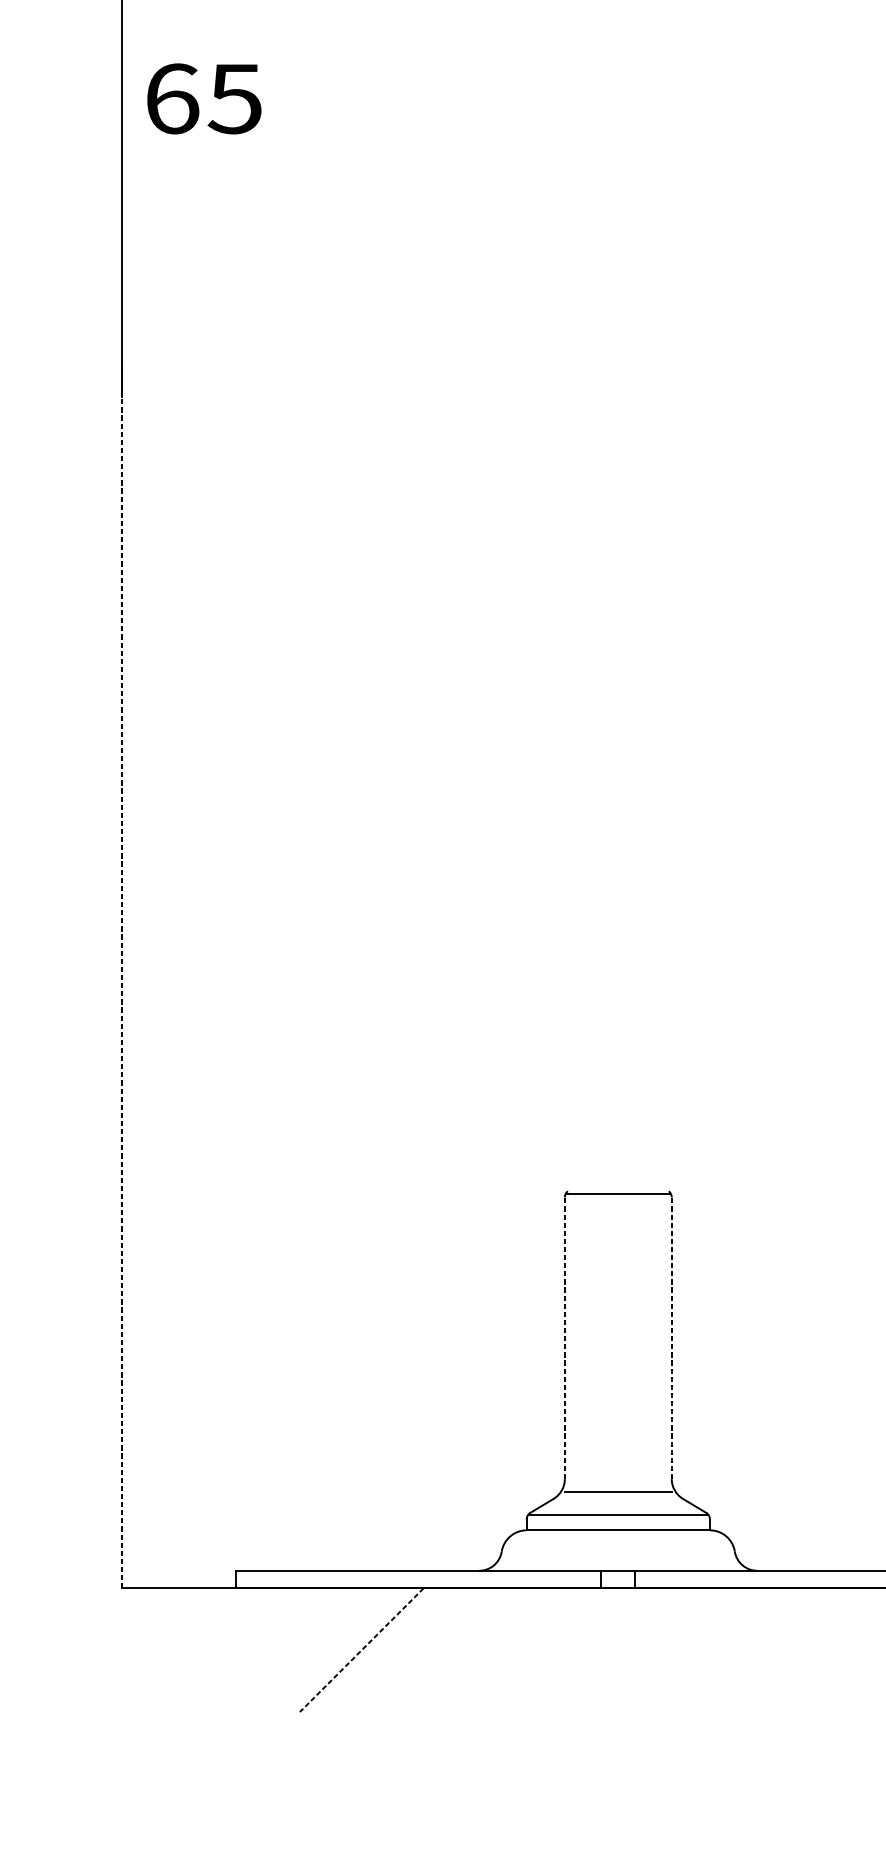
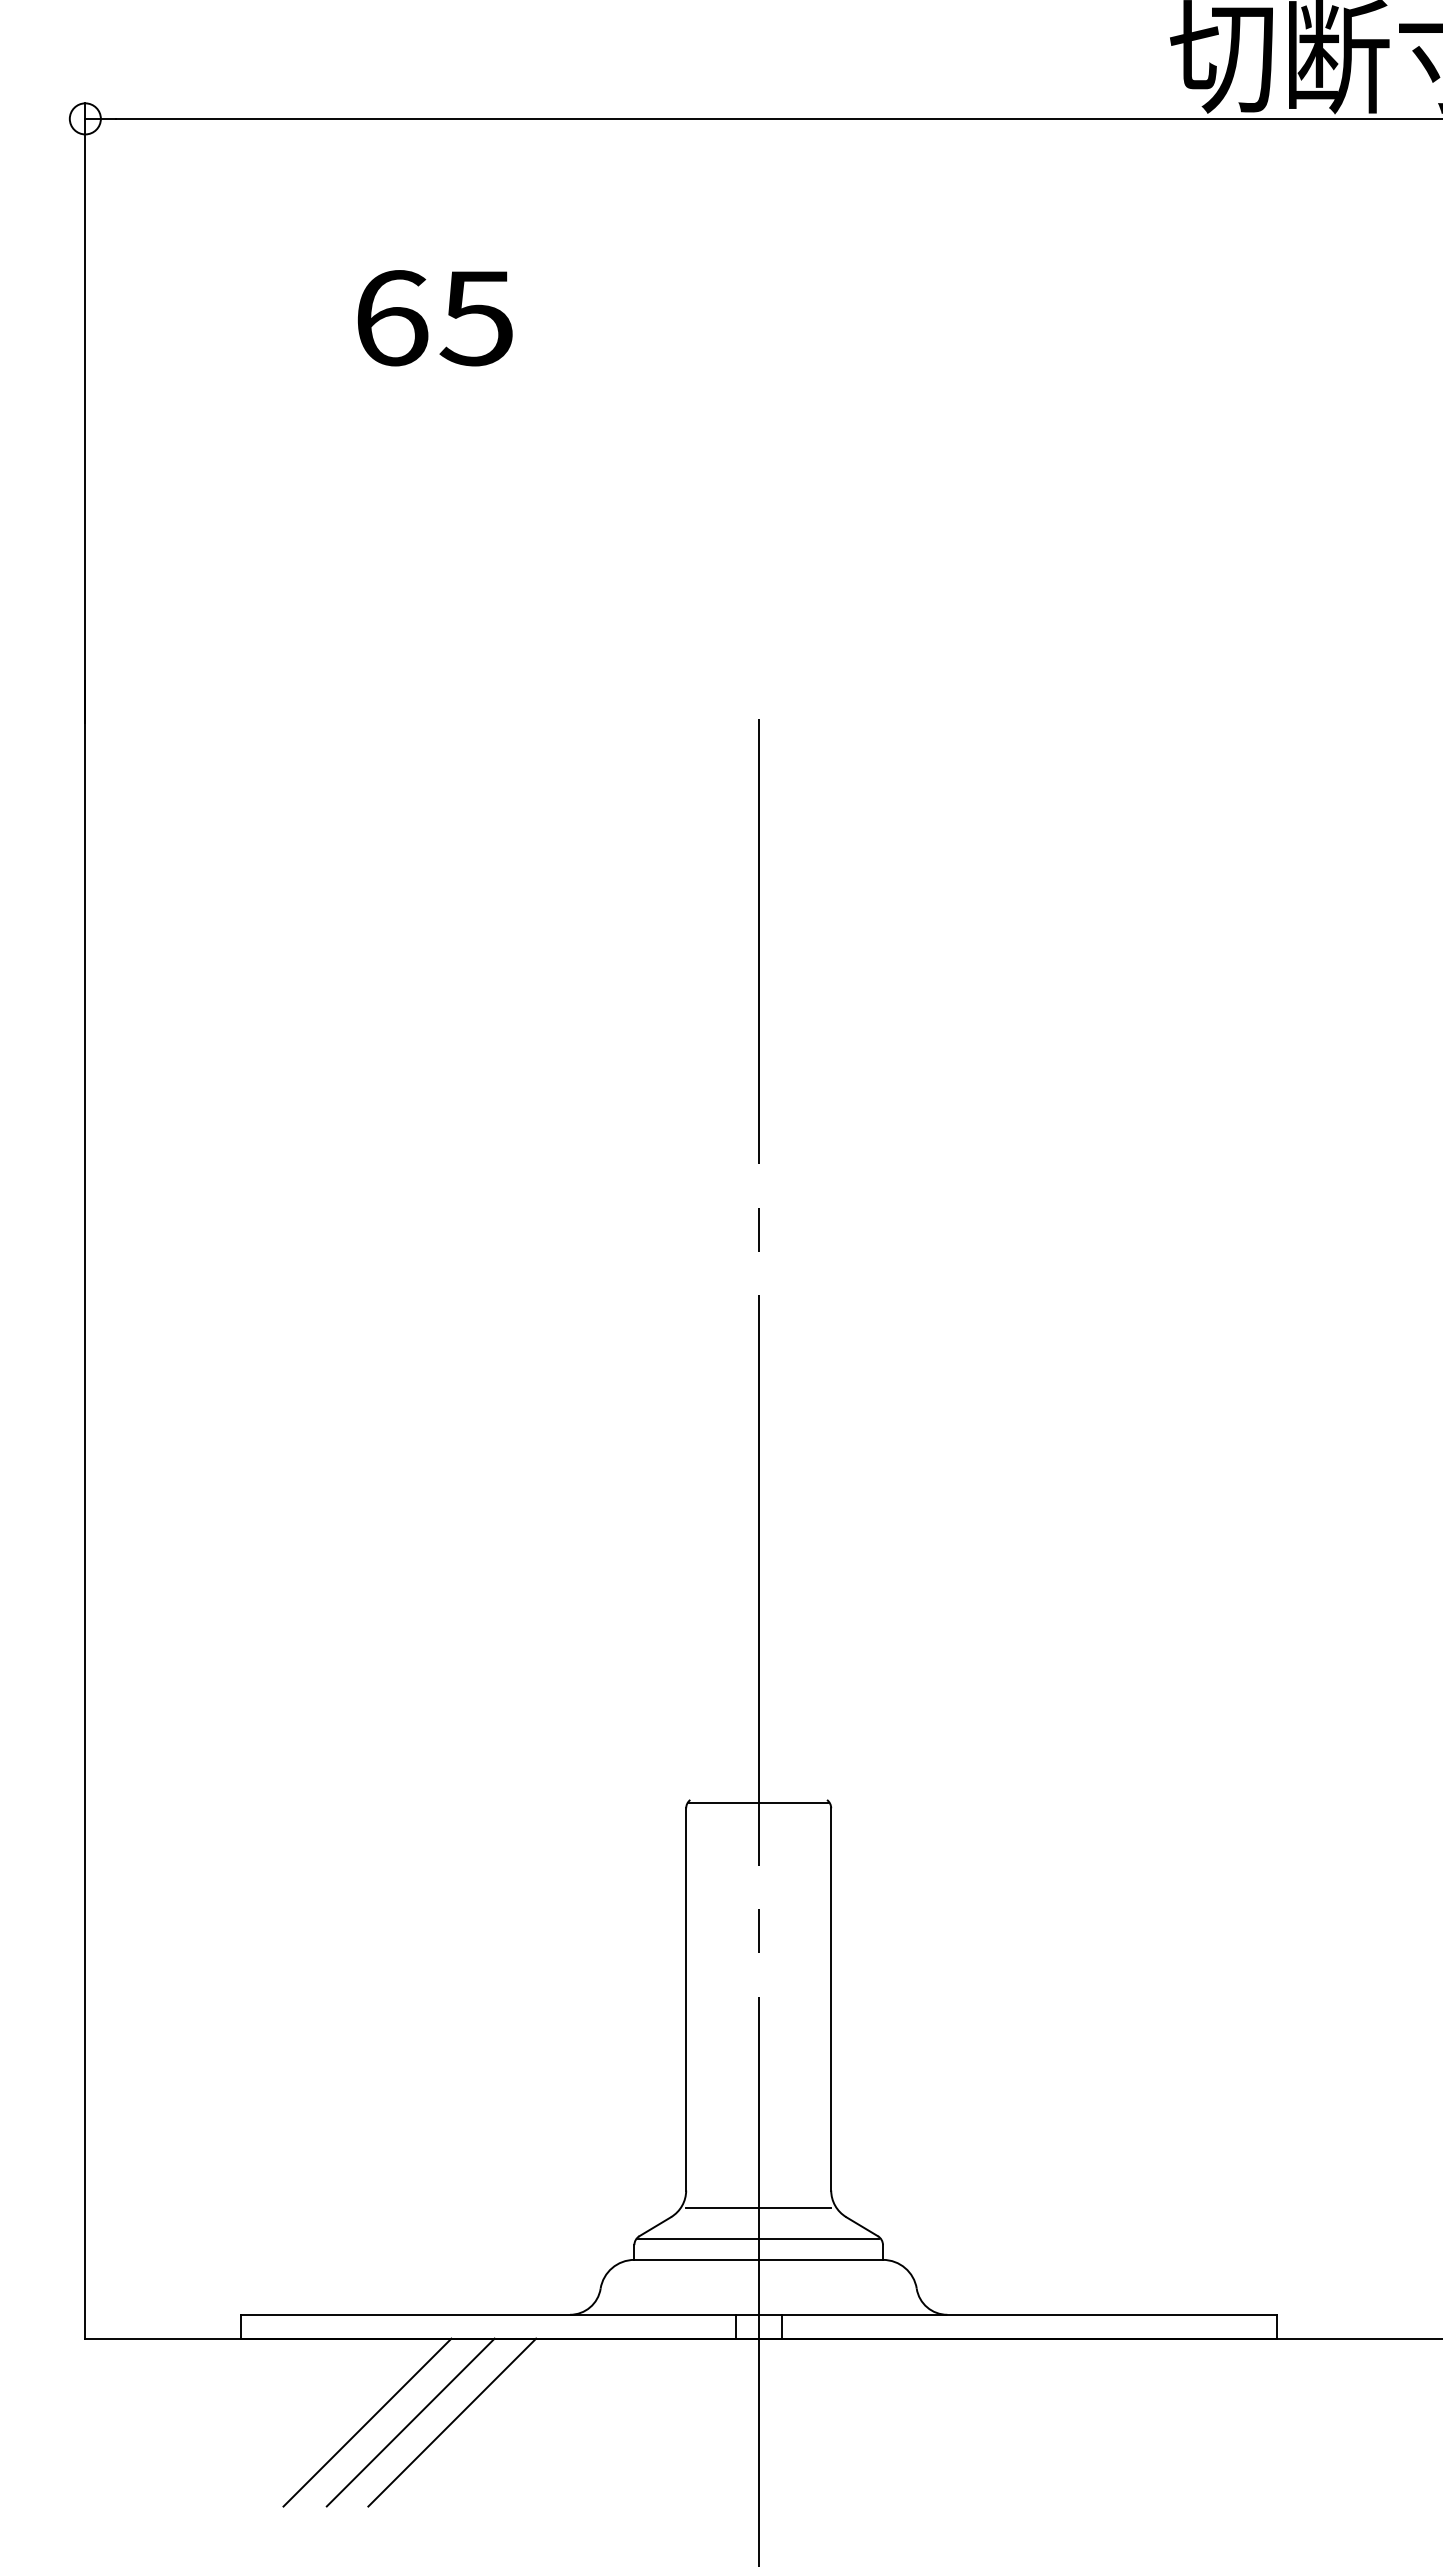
text: (203, 99) -> (434, 318), moved
line: (122, 977) -> (85, 1509), dashed -> solid
line: (618, 1075) -> (758, 1643), added
line: (565, 1337) -> (686, 1998), dashed -> solid
line: (671, 1337) -> (831, 1998), dashed -> solid
line: (329, 1650) -> (367, 2422), added
line: (361, 1650) -> (410, 2422), dashed -> solid
line: (392, 1650) -> (452, 2422), added

